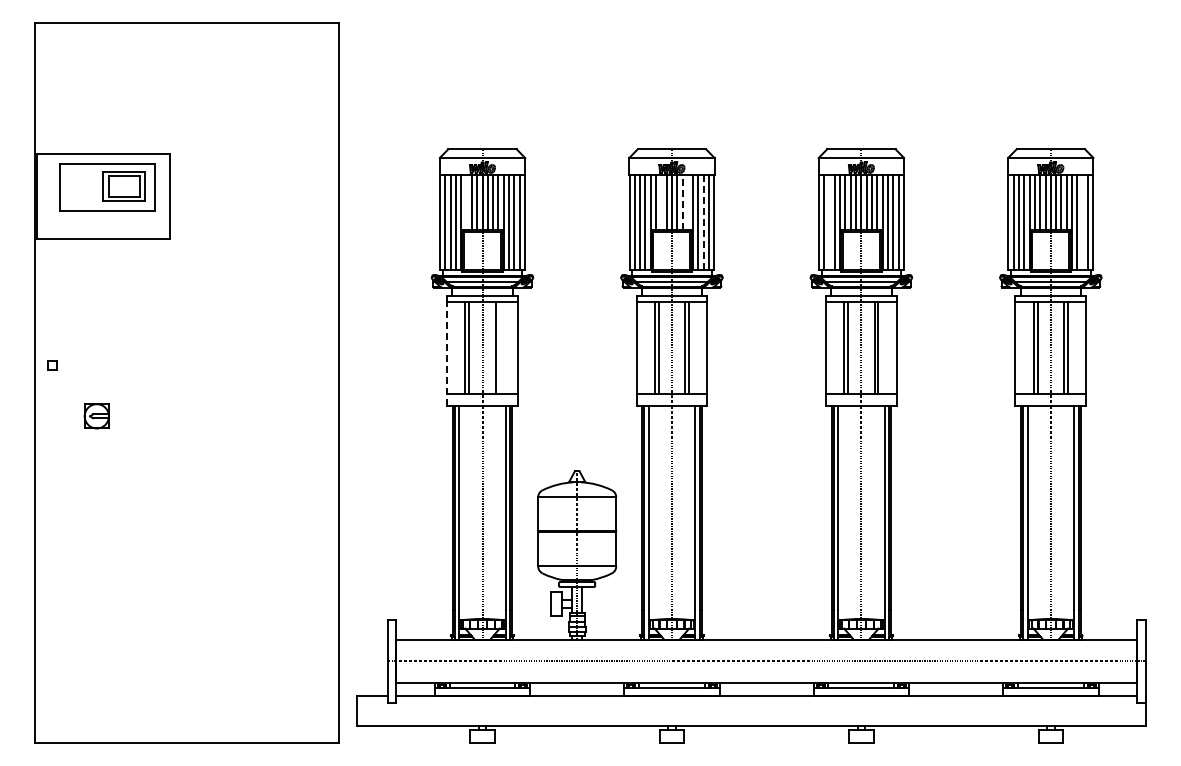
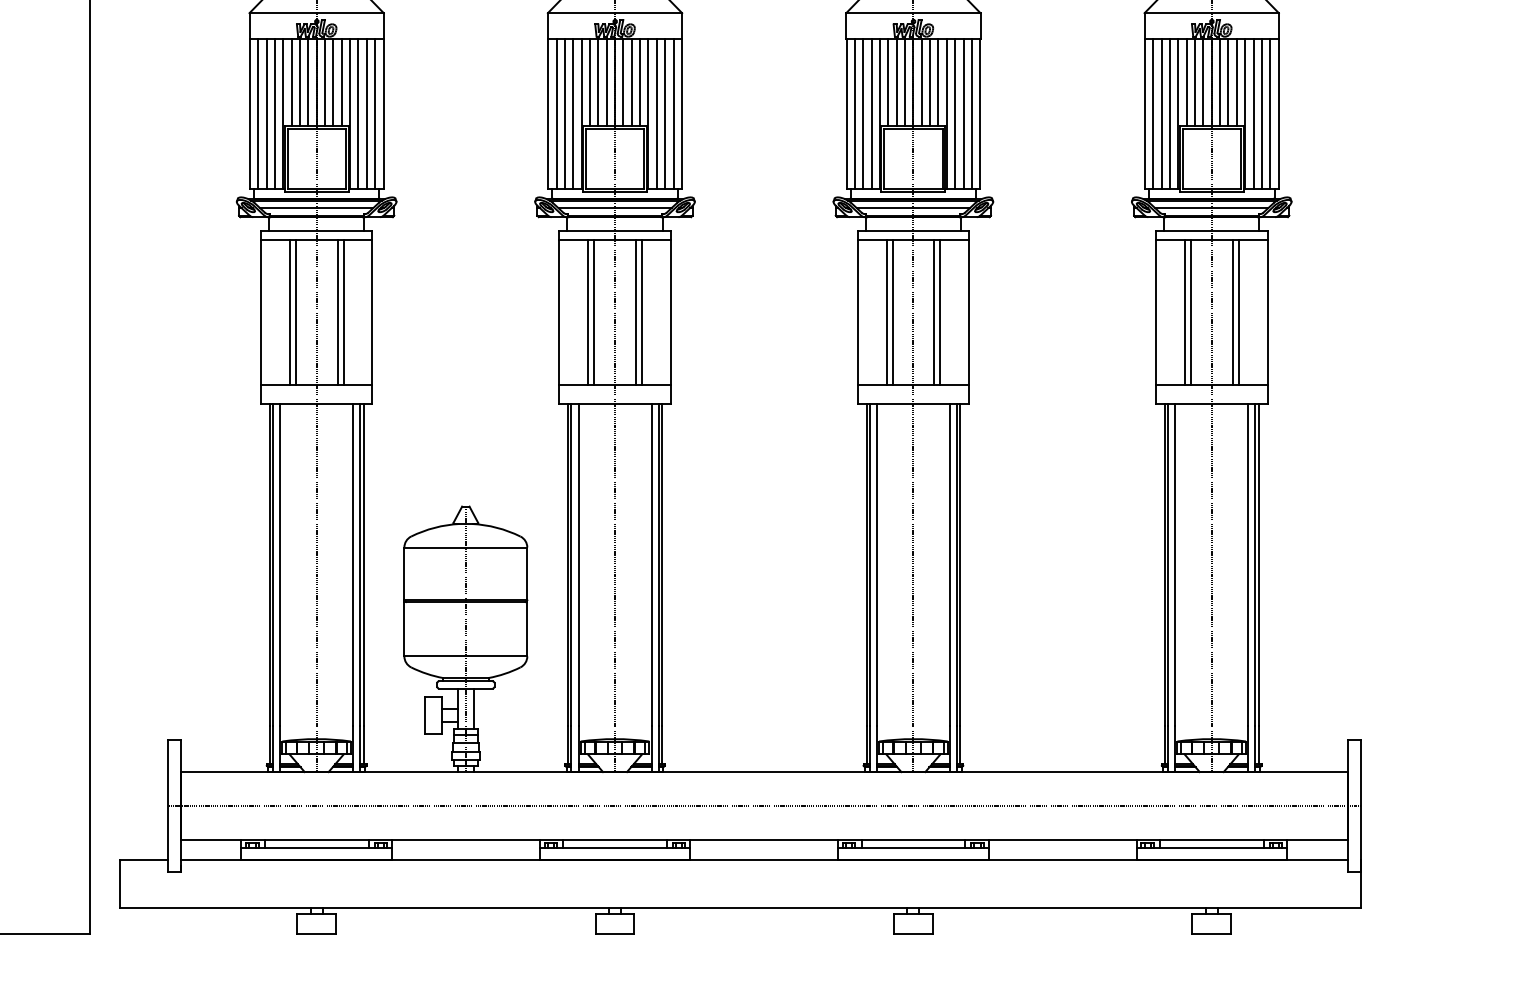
line: (466, 201) -> (291, 81), added
line: (661, 201) -> (598, 81), added
line: (687, 201) -> (639, 81), added
line: (682, 202) -> (631, 83), dashed -> solid
line: (829, 221) -> (863, 113), added
line: (1082, 221) -> (1261, 113), added
line: (703, 222) -> (664, 114), dashed -> solid
line: (499, 348) -> (343, 313), added
line: (447, 354) -> (261, 322), dashed -> solid

